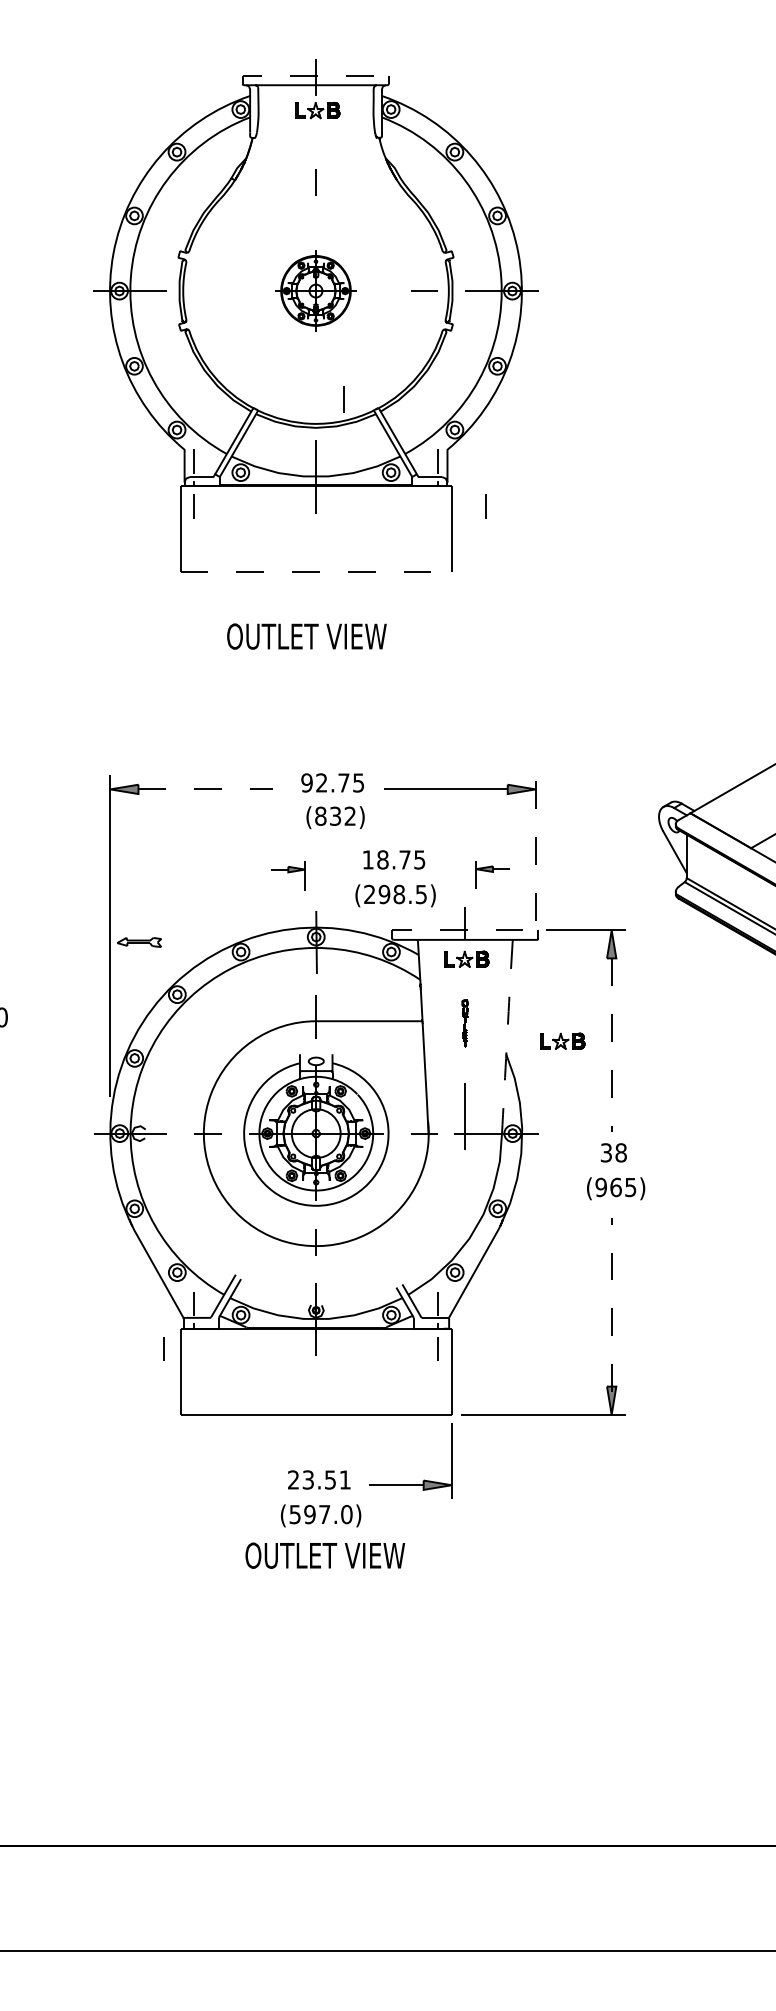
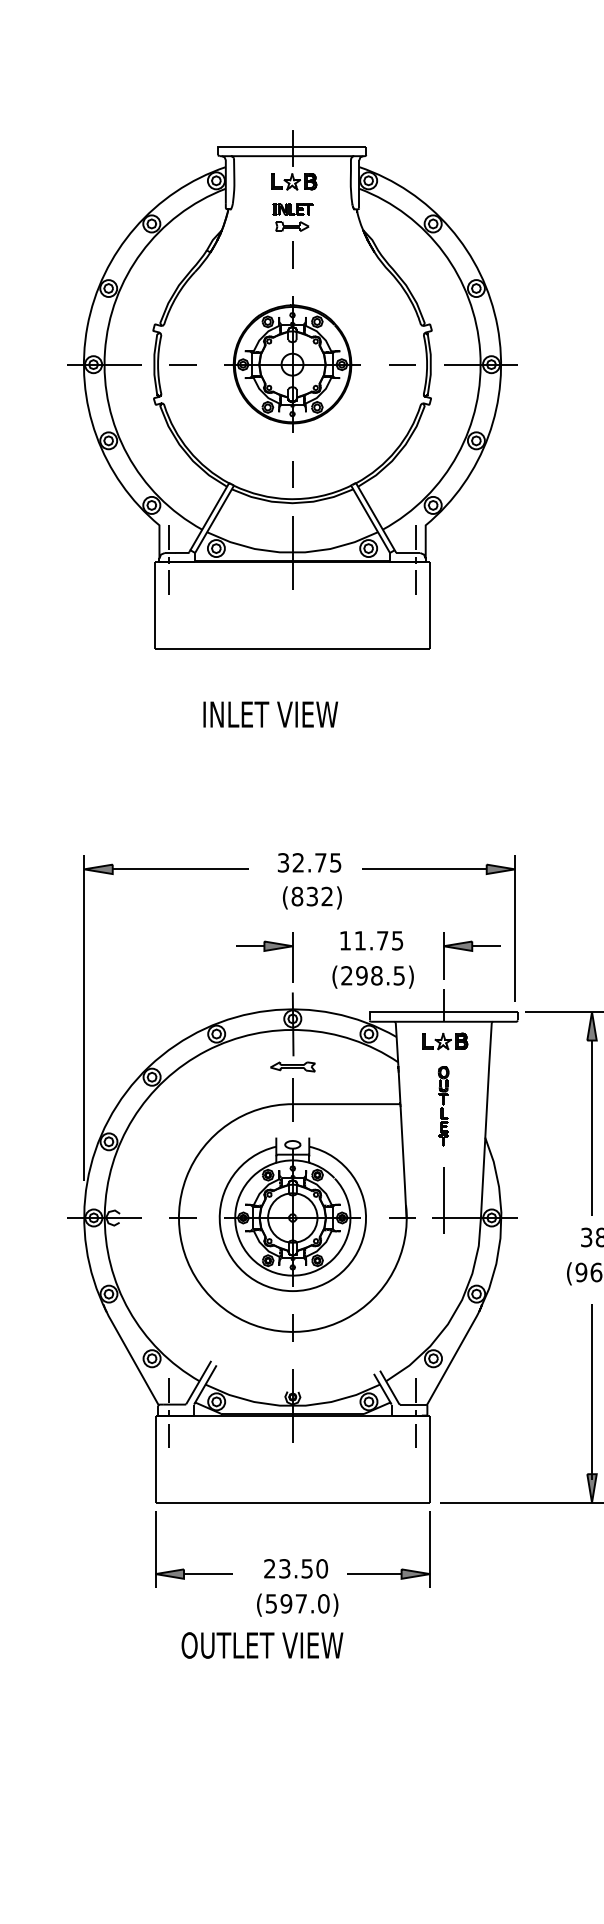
line: (311, 75) -> (287, 146), dashed -> solid
part: (316, 145) -> (293, 217), added
line: (207, 290) -> (182, 364), added
part: (315, 290) -> (292, 364), size x1.67
line: (343, 399) -> (292, 474), moved
line: (485, 506) -> (415, 582), moved
line: (316, 572) -> (293, 649), dashed -> solid
text: (306, 636) -> (282, 714), OUTLET VIEW -> INLET VIEW
text: (306, 782) -> (282, 862), 92.75 -> 32.75
line: (206, 789) -> (181, 869), dashed -> solid
line: (535, 847) -> (514, 928), dashed -> solid
text: (382, 859) -> (359, 940), 18.75 -> 11.75
part: (492, 874) -> (471, 955), size x1.67
part: (288, 875) -> (264, 956), size x1.67
line: (460, 930) -> (438, 1012), dashed -> solid
part: (139, 942) -> (293, 1066), moved
part: (464, 1023) -> (442, 1106), size x1.67
line: (507, 1038) -> (486, 1121), dashed -> solid
part: (562, 1040) -> (542, 1123), removed
line: (611, 1045) -> (591, 1128), dashed -> solid
line: (611, 1305) -> (591, 1392), dashed -> solid
line: (163, 1348) -> (168, 1435), moved
part: (208, 1479) -> (183, 1568), added
text: (345, 1479) -> (322, 1568), 23.51 -> 23.50
text: (325, 1555) -> (262, 1645), moved

